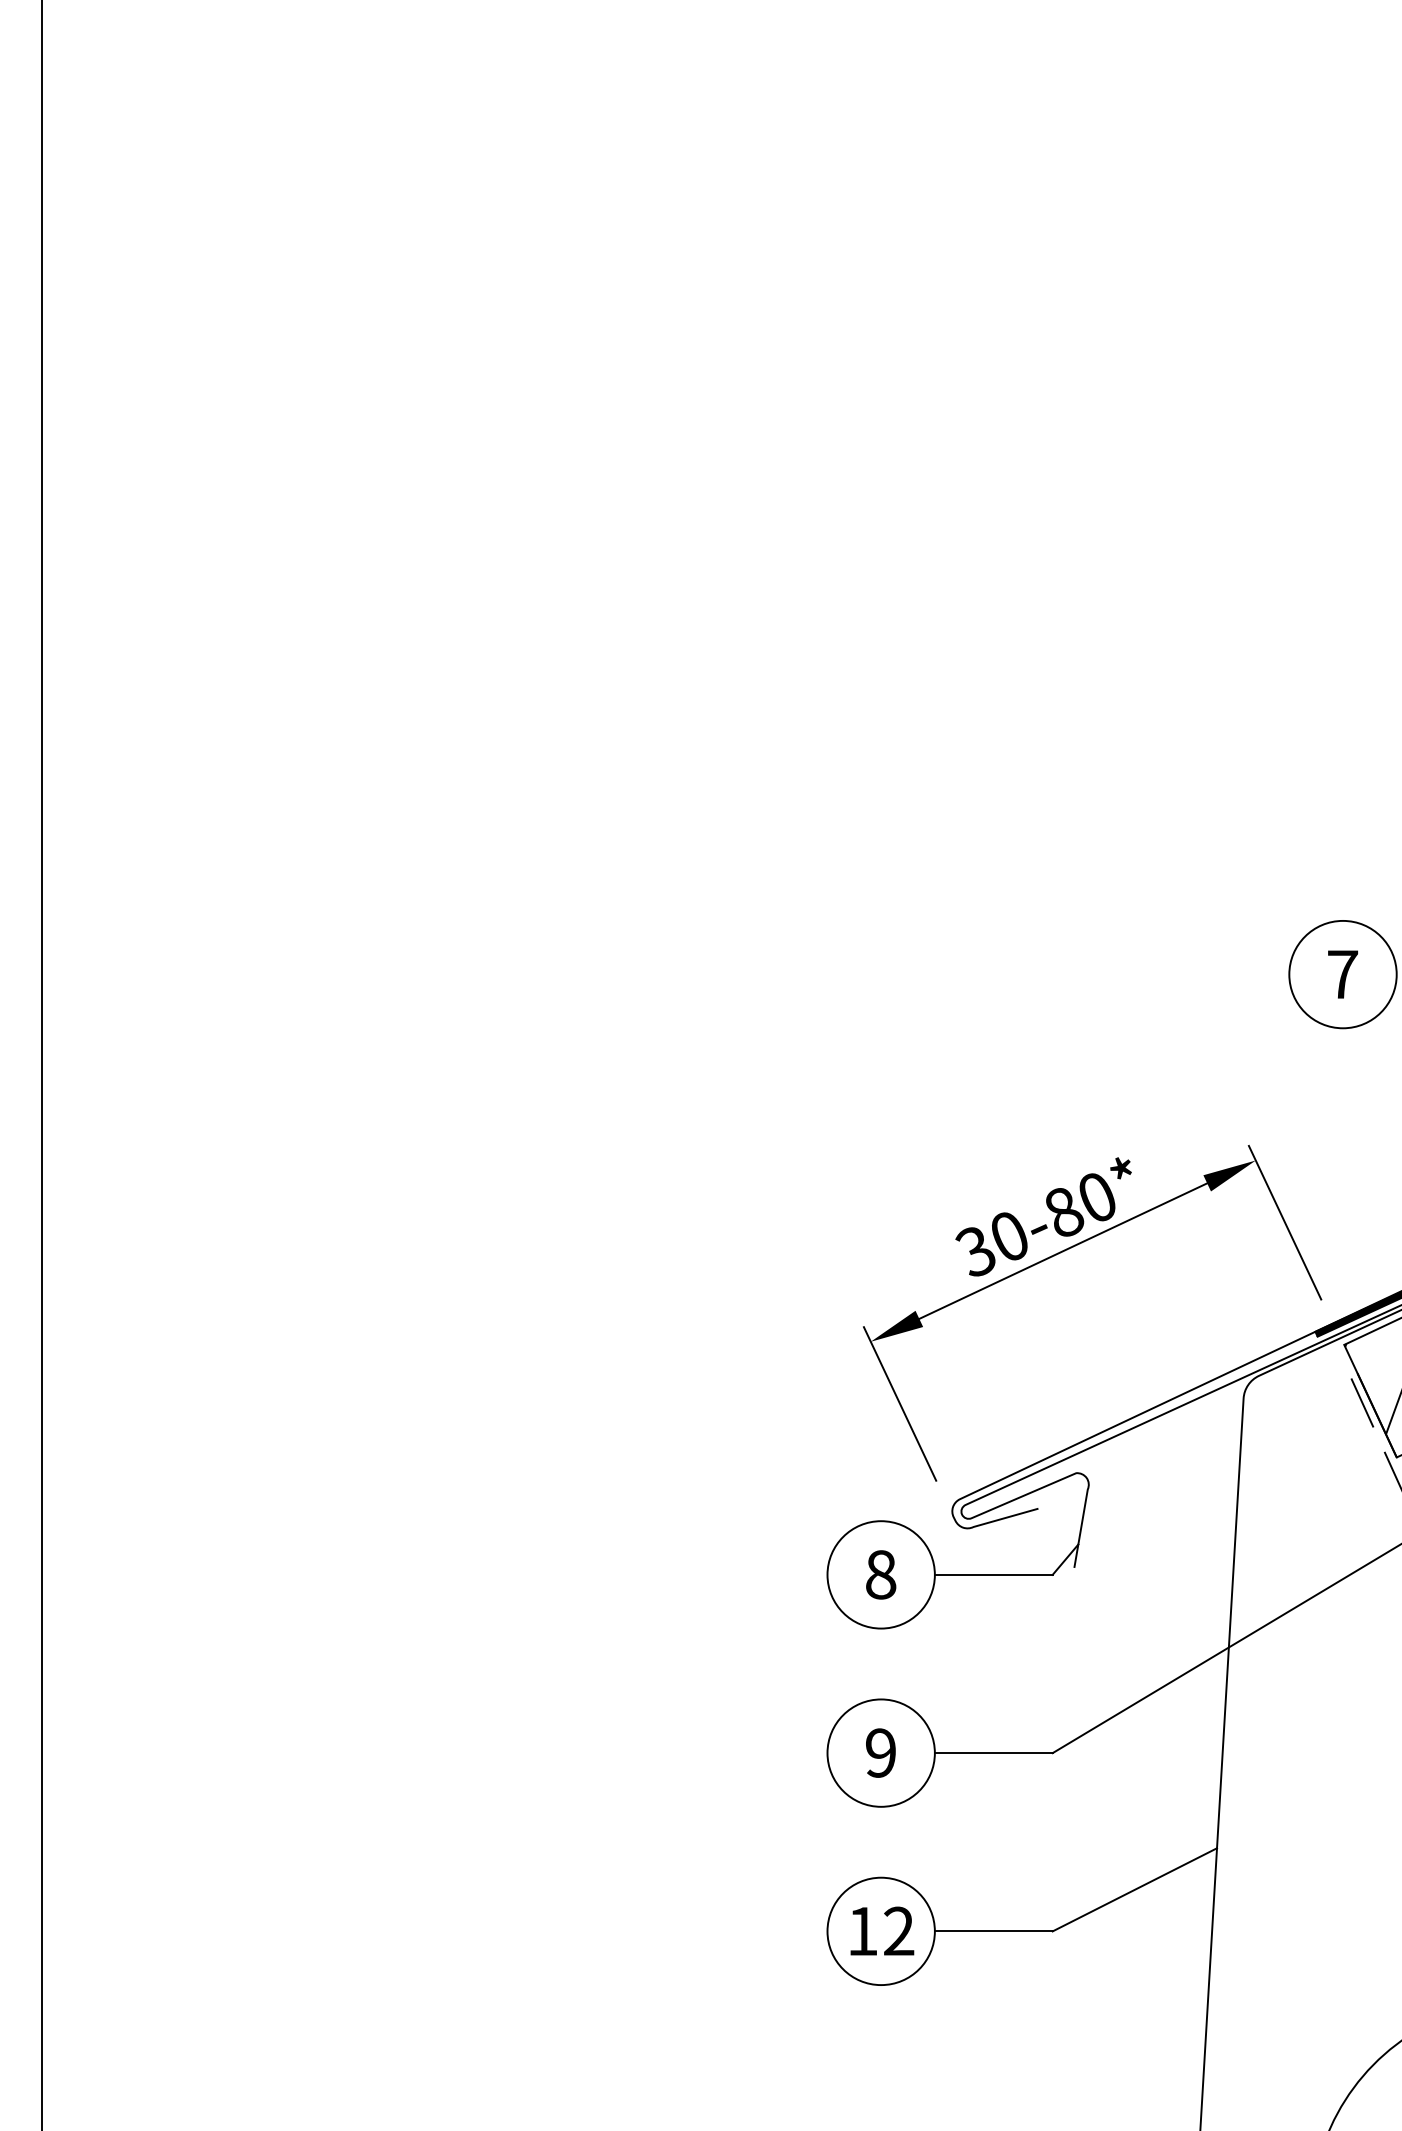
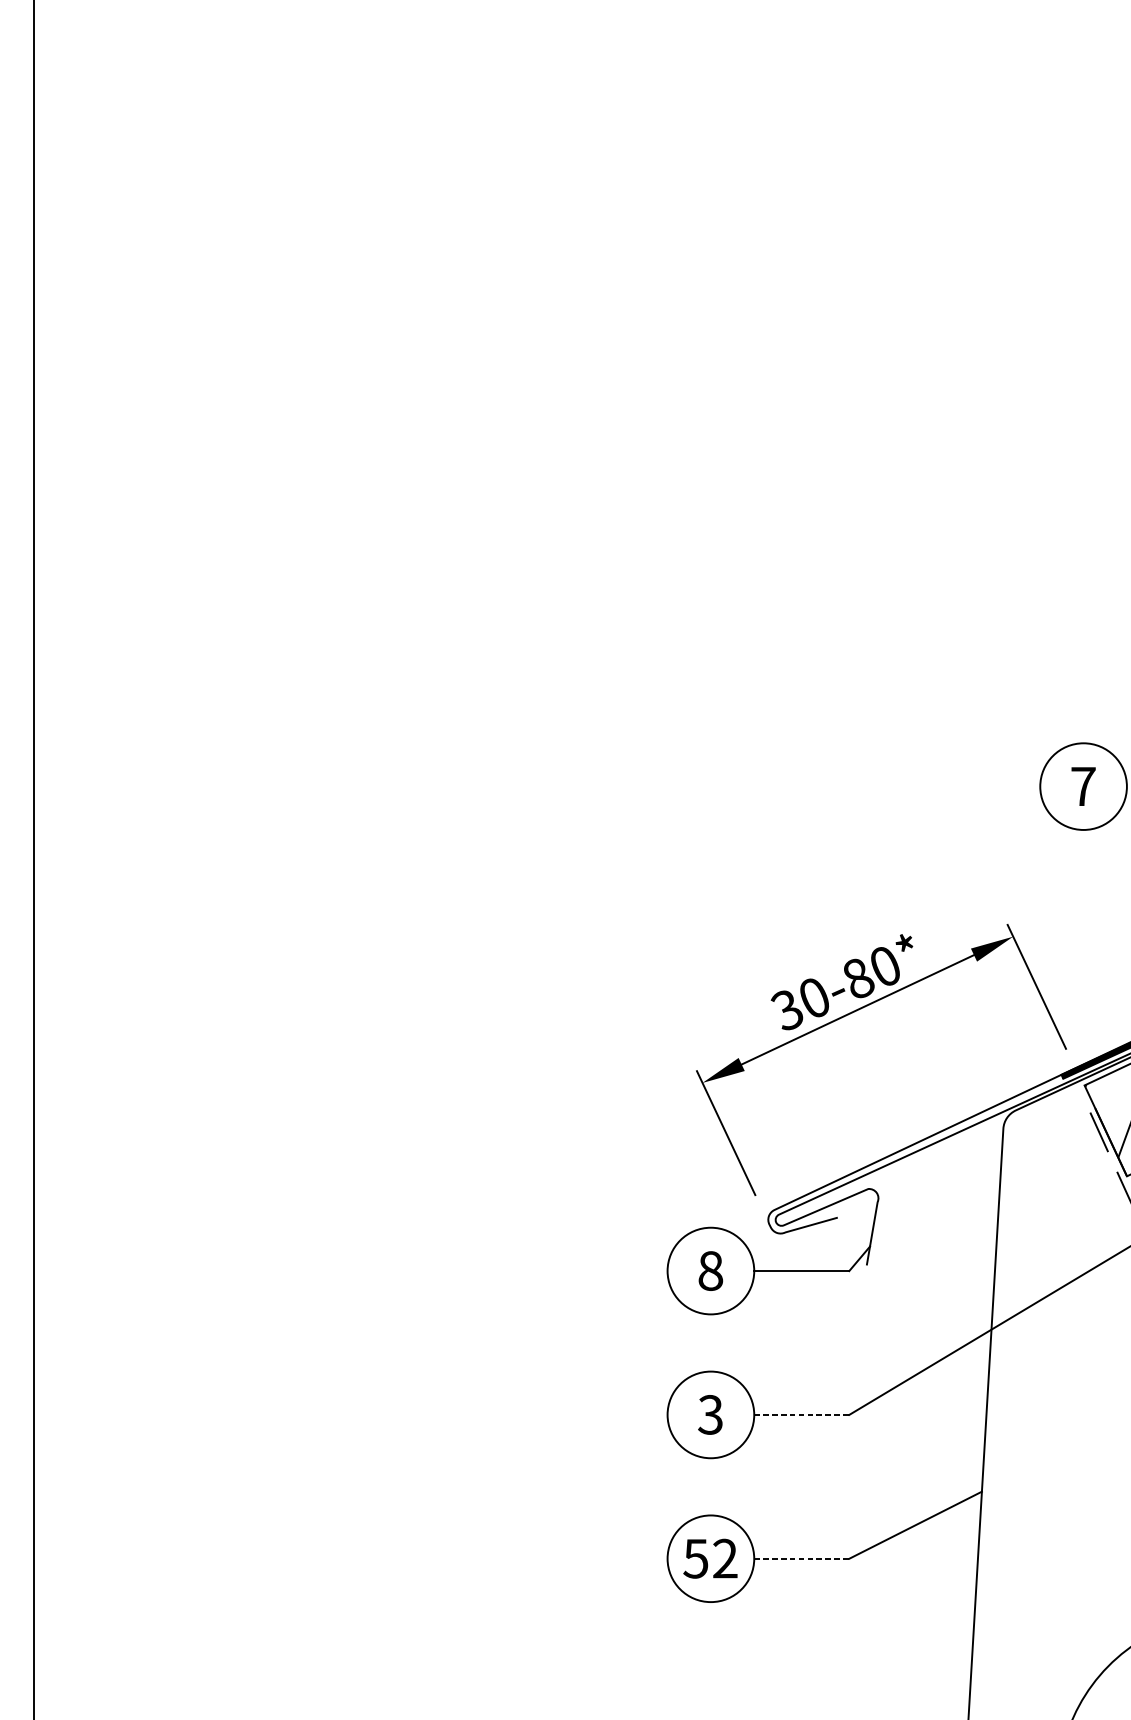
text: (880, 1752) -> (710, 1414), 9 -> 3
line: (993, 1753) -> (801, 1415), solid -> dashed
text: (861, 1931) -> (695, 1558), 12 -> 52
line: (993, 1931) -> (801, 1558), solid -> dashed

